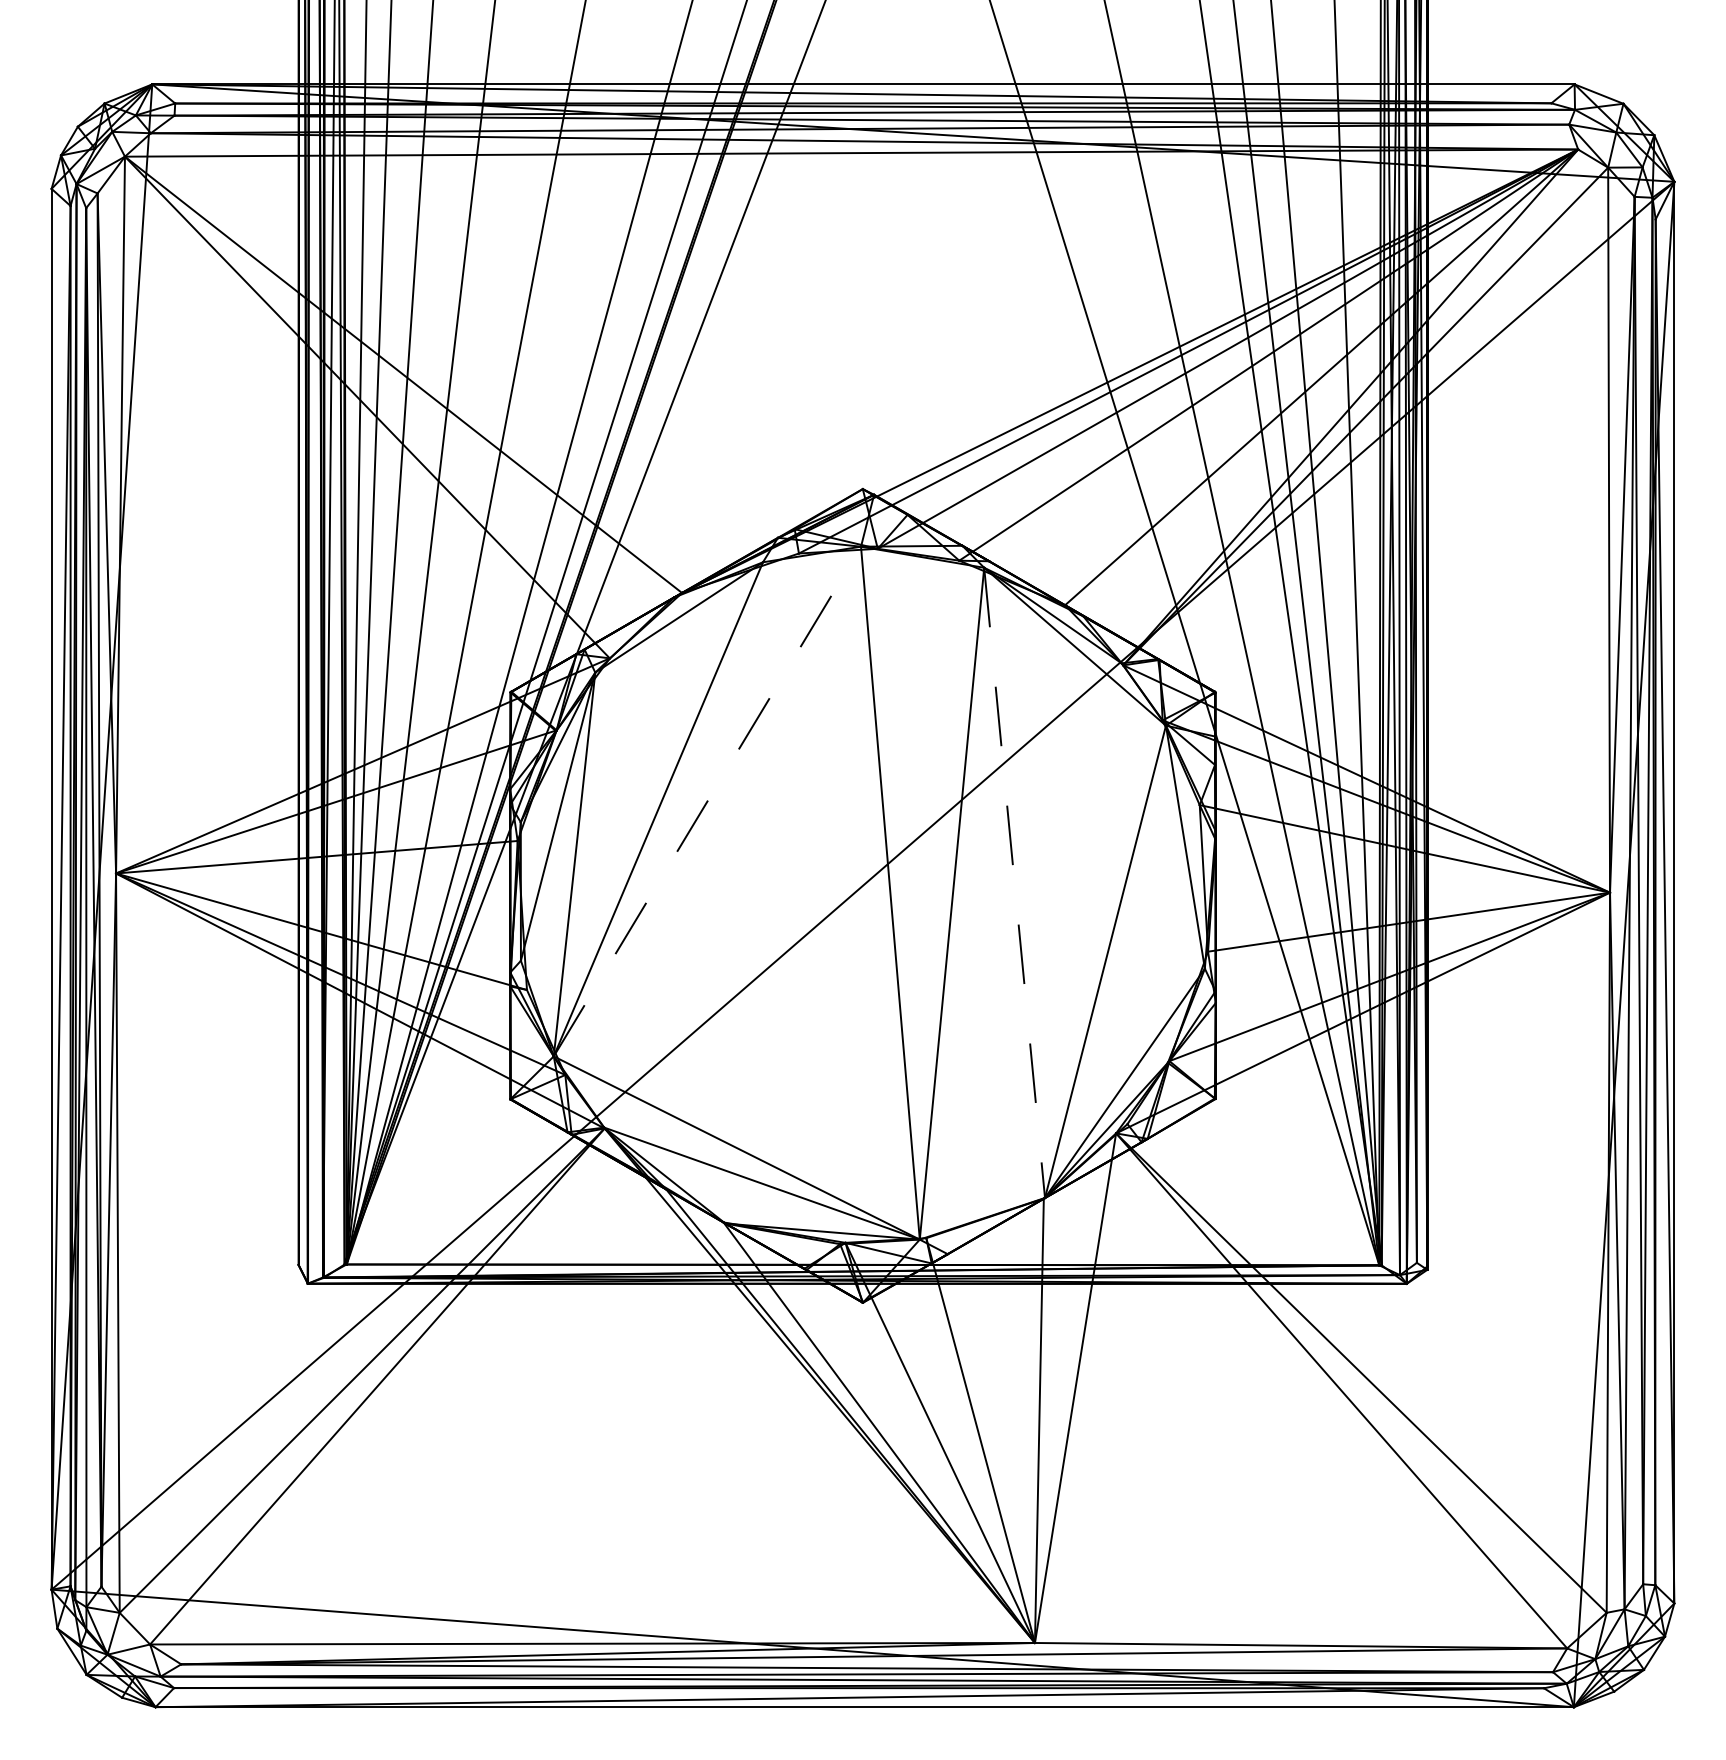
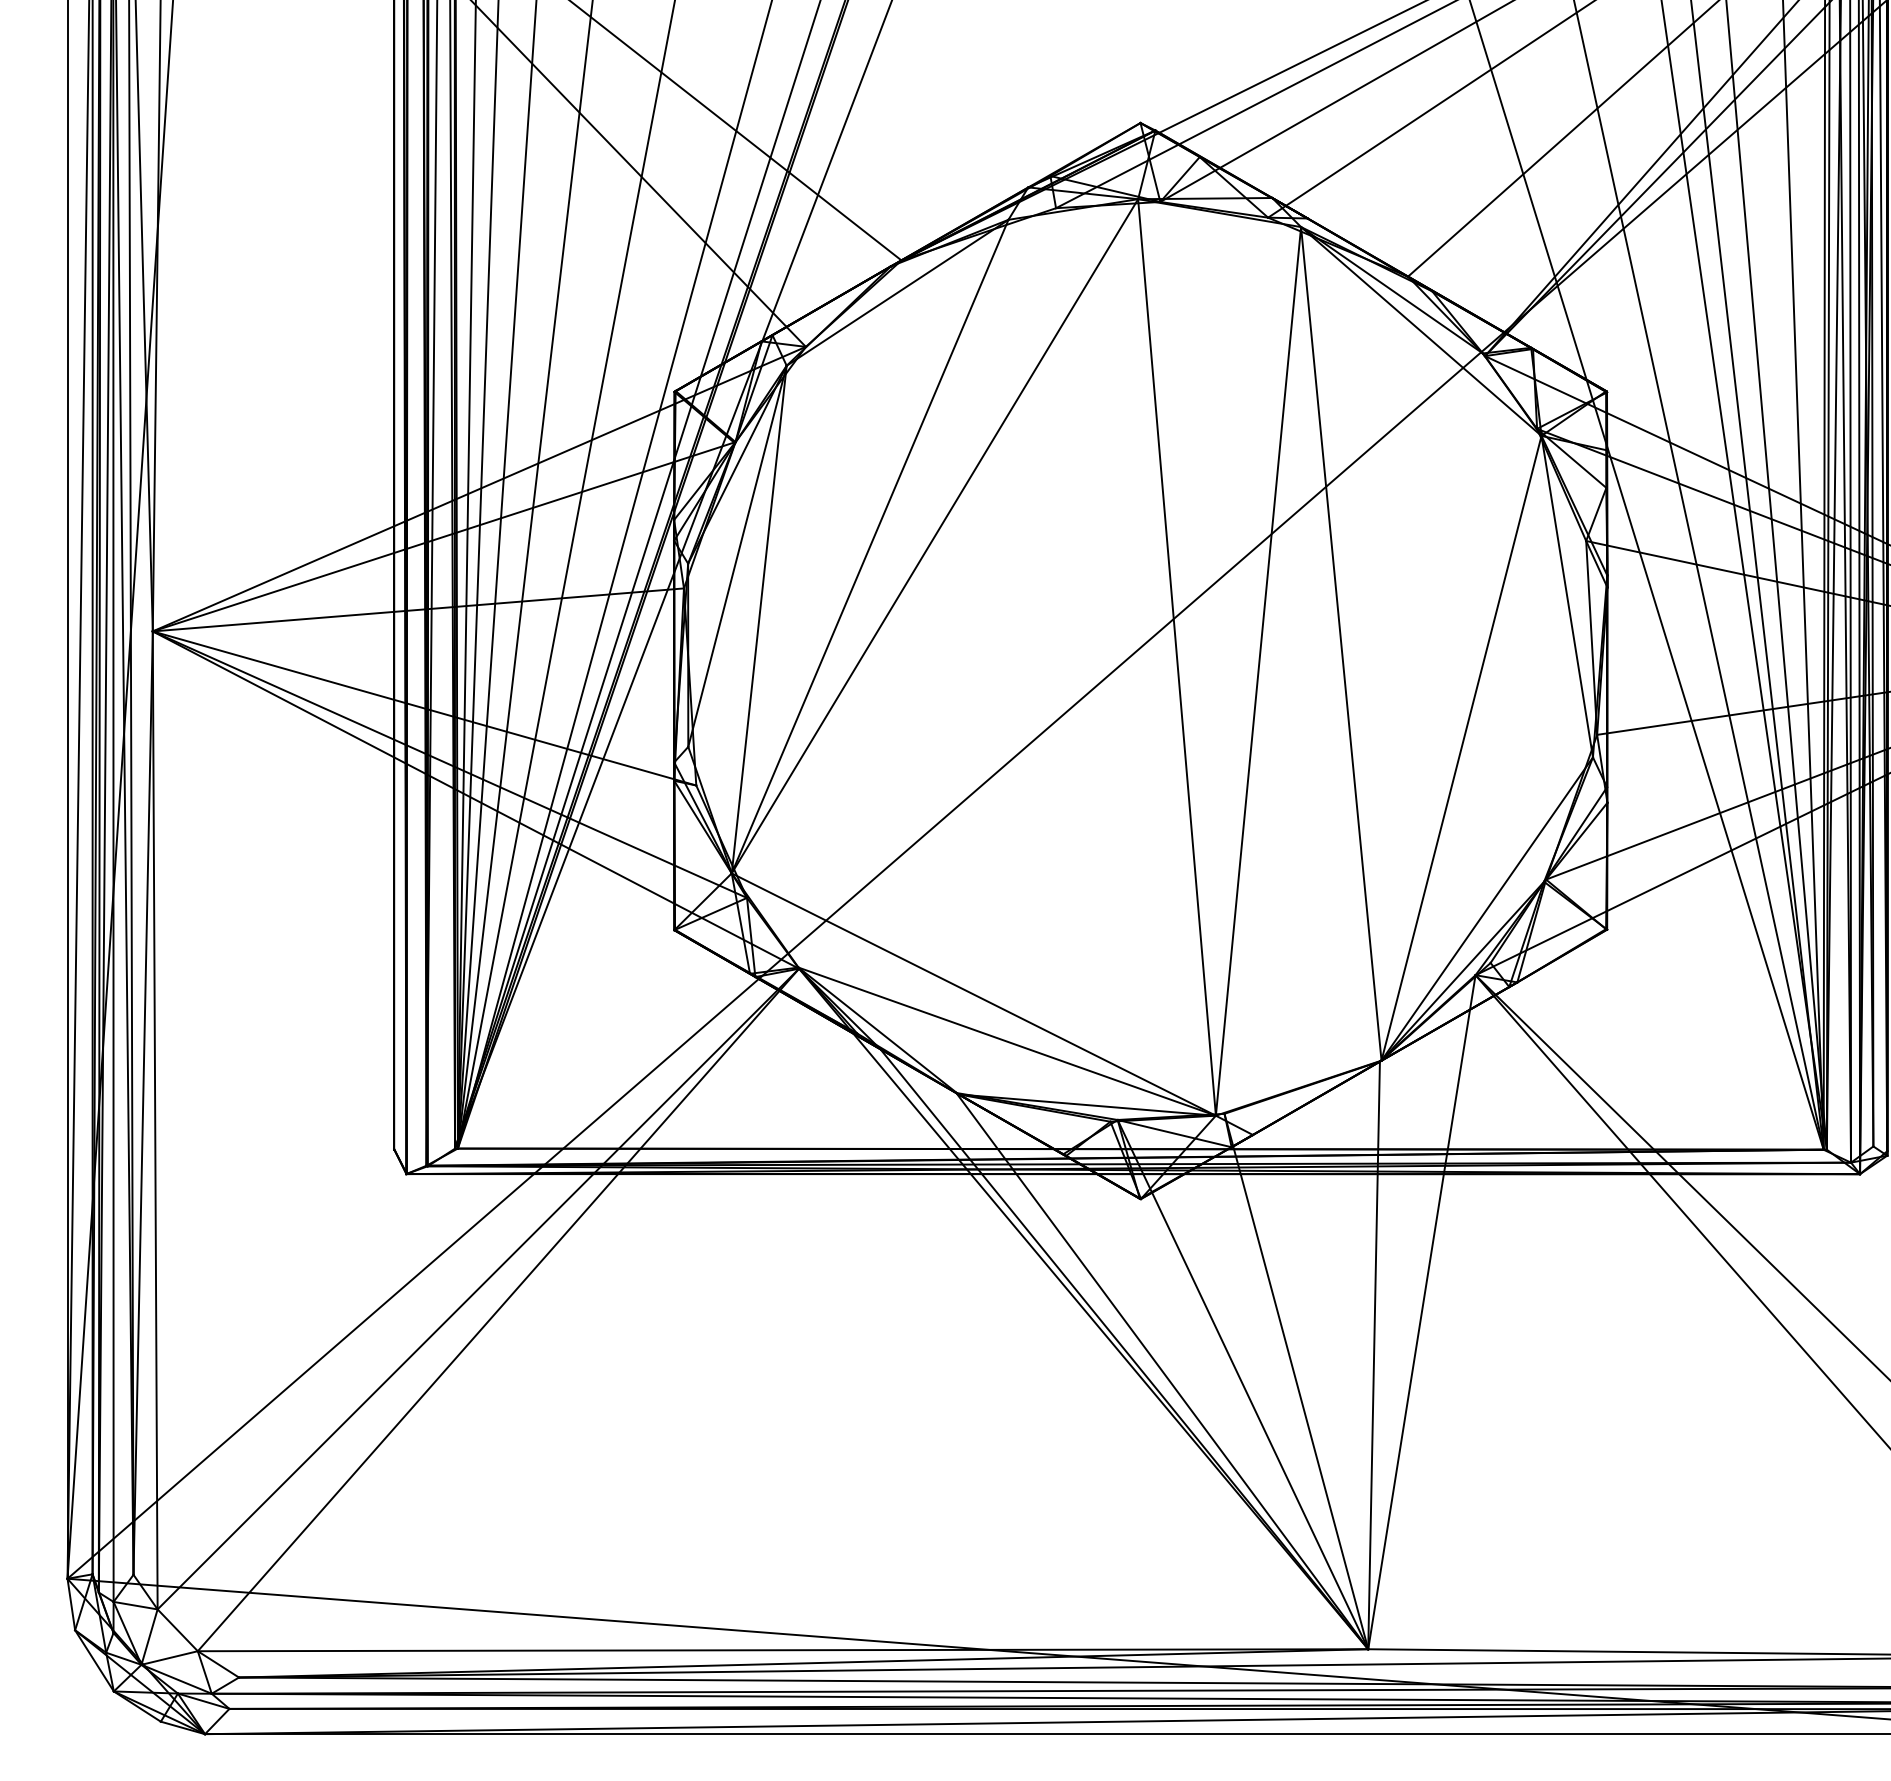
line: (707, 801) -> (935, 536), dashed -> solid
line: (1014, 882) -> (1341, 643), dashed -> solid

